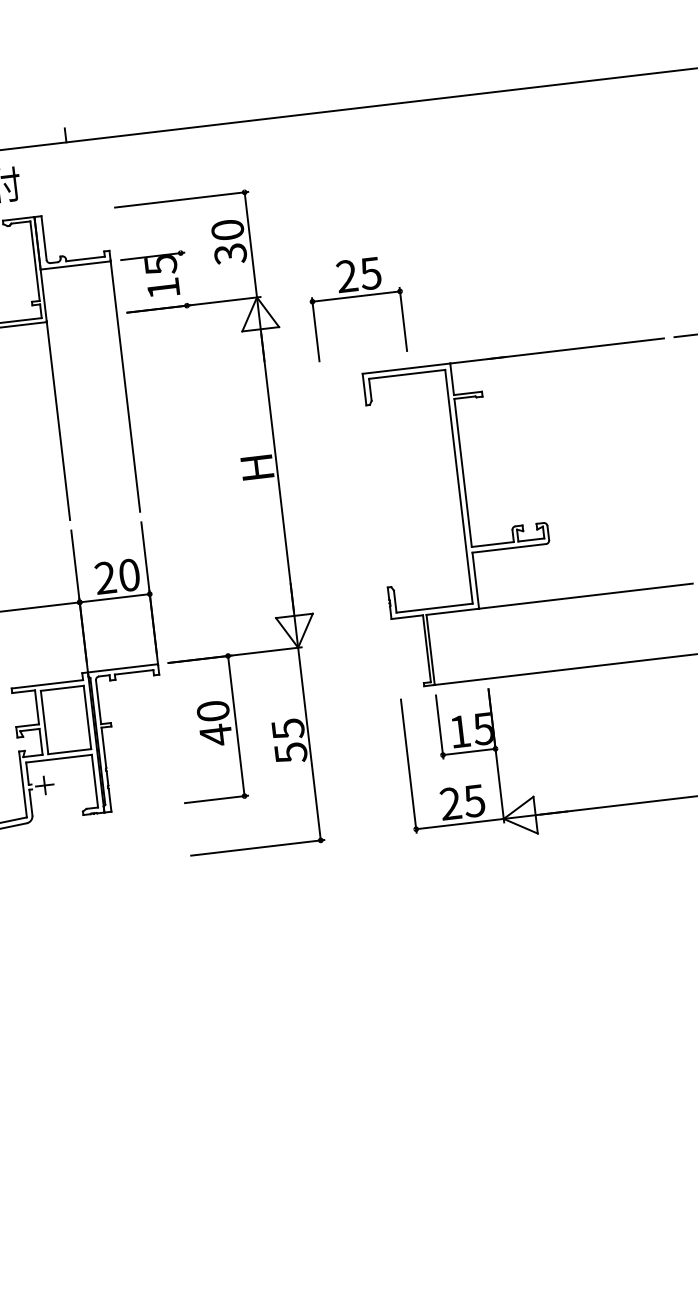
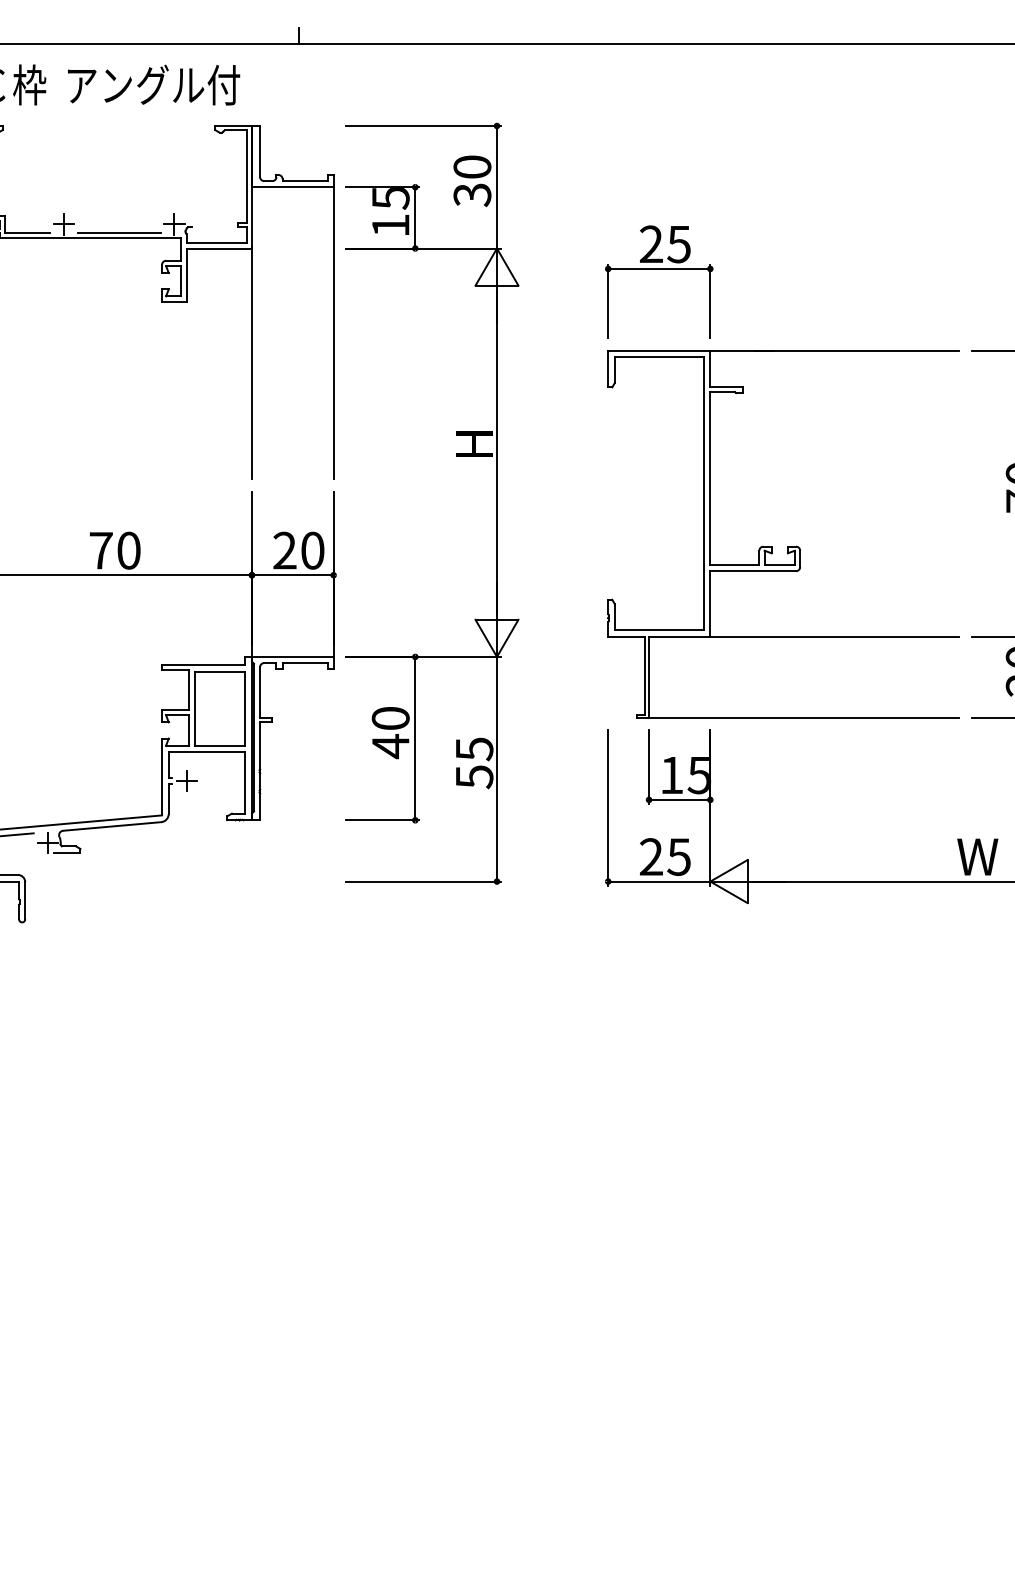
line: (183, 279) -> (415, 217), added
part: (356, 297) -> (659, 269), moved

